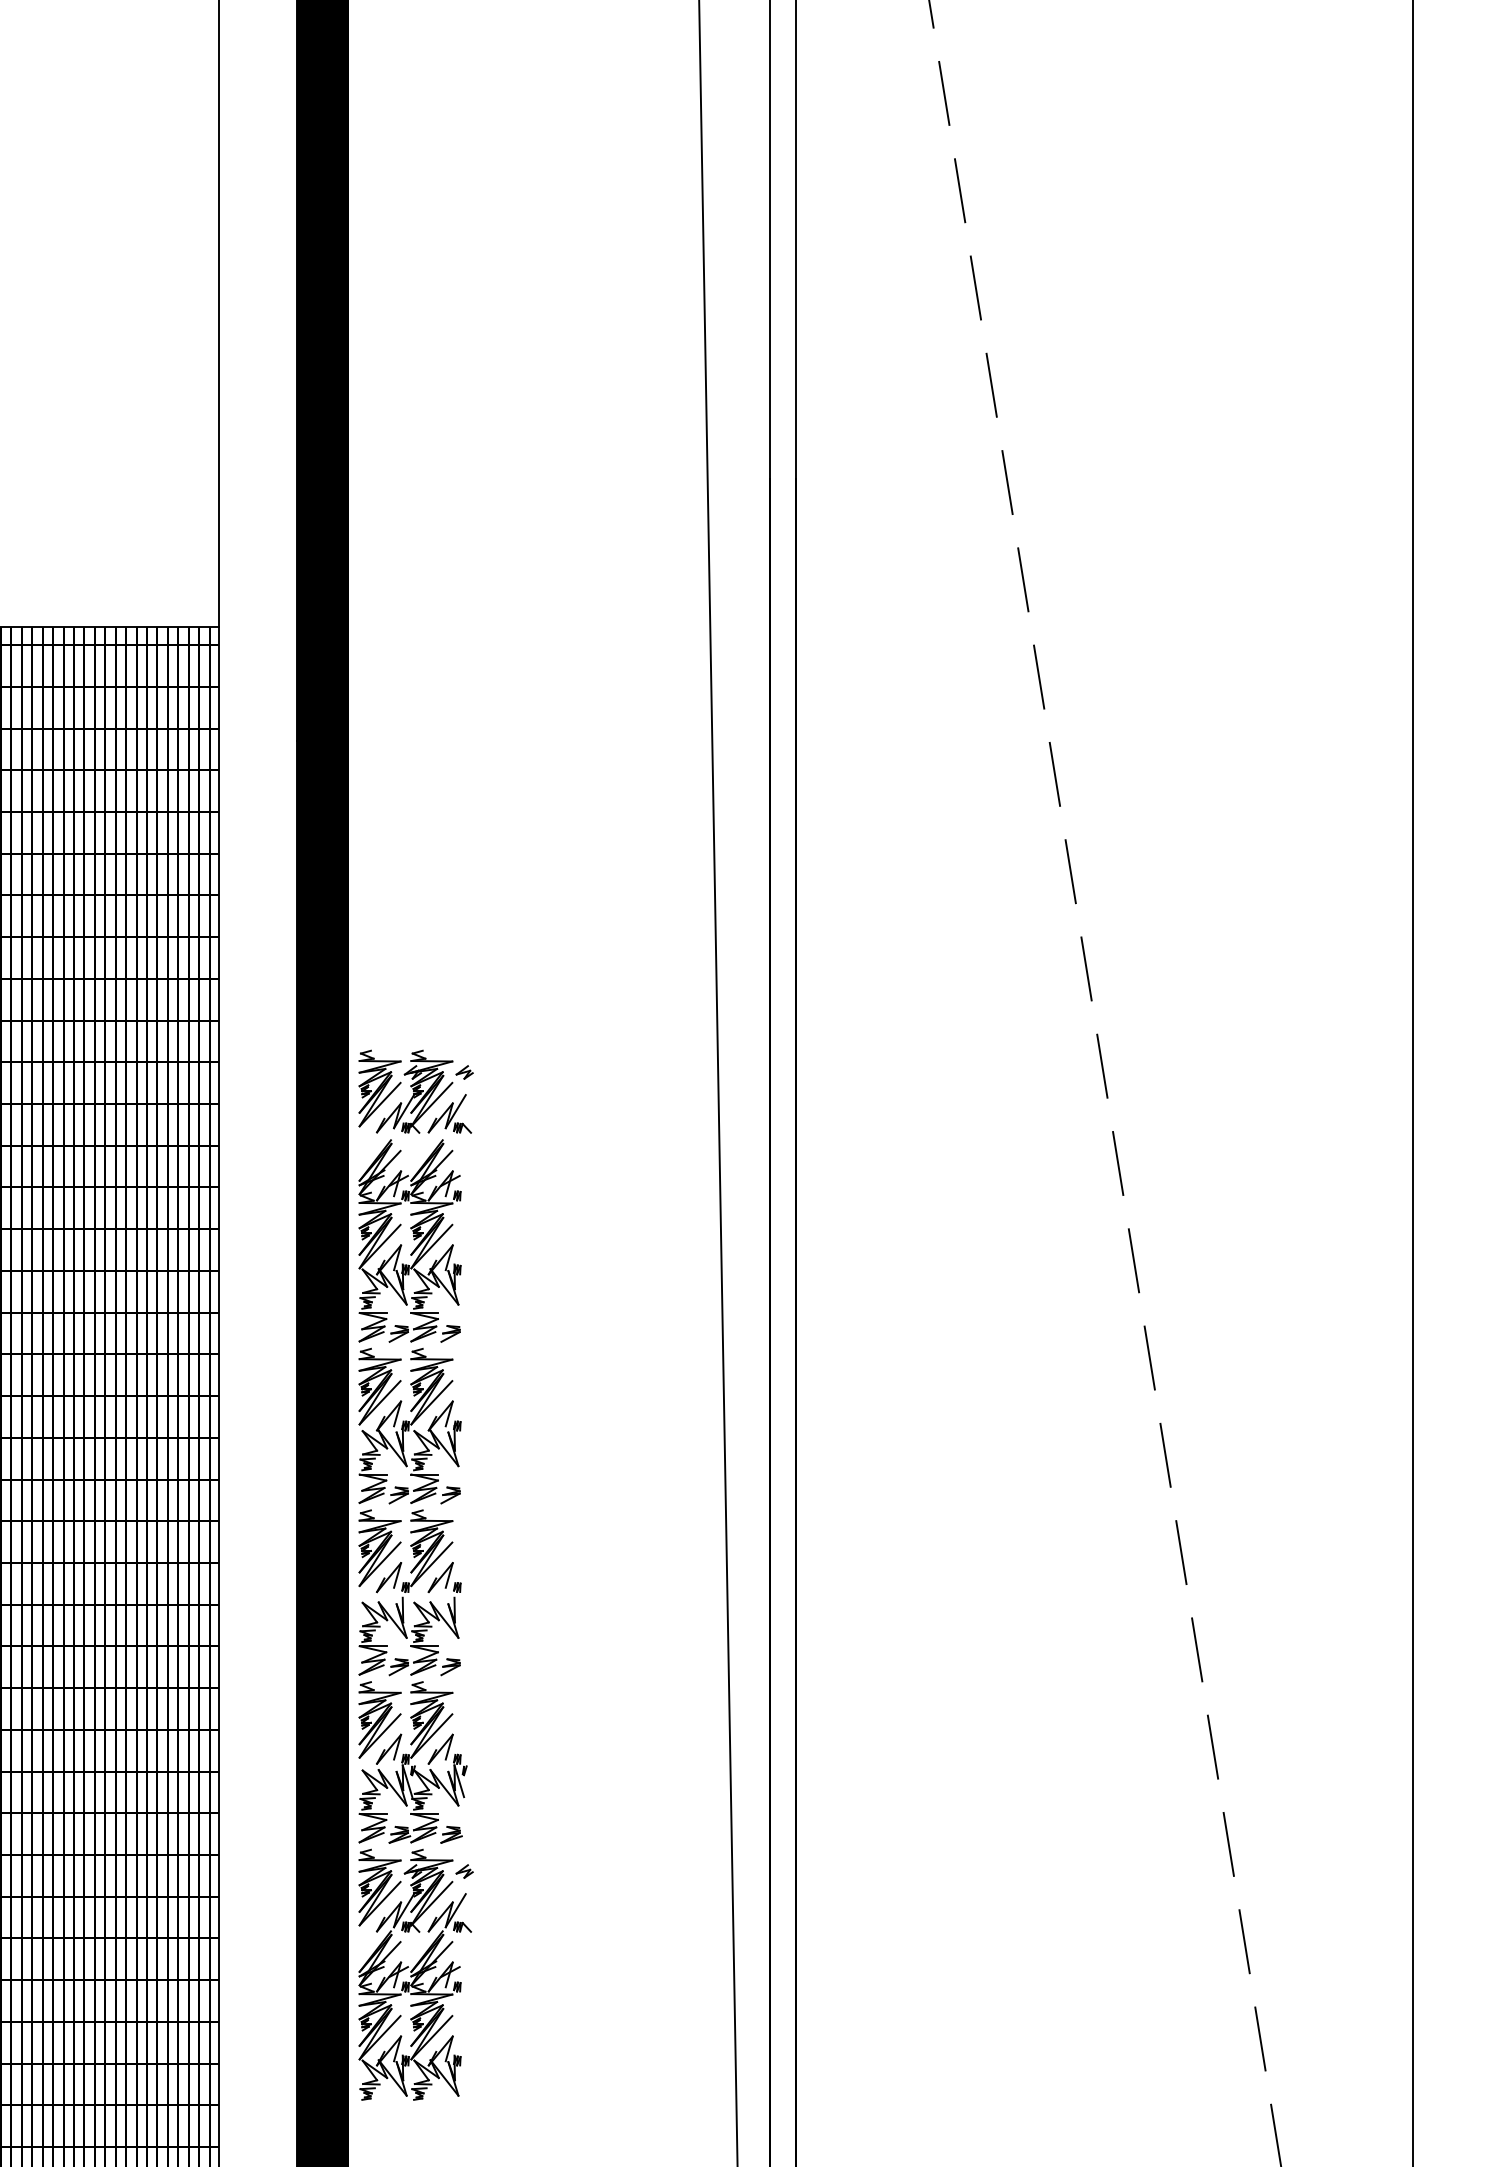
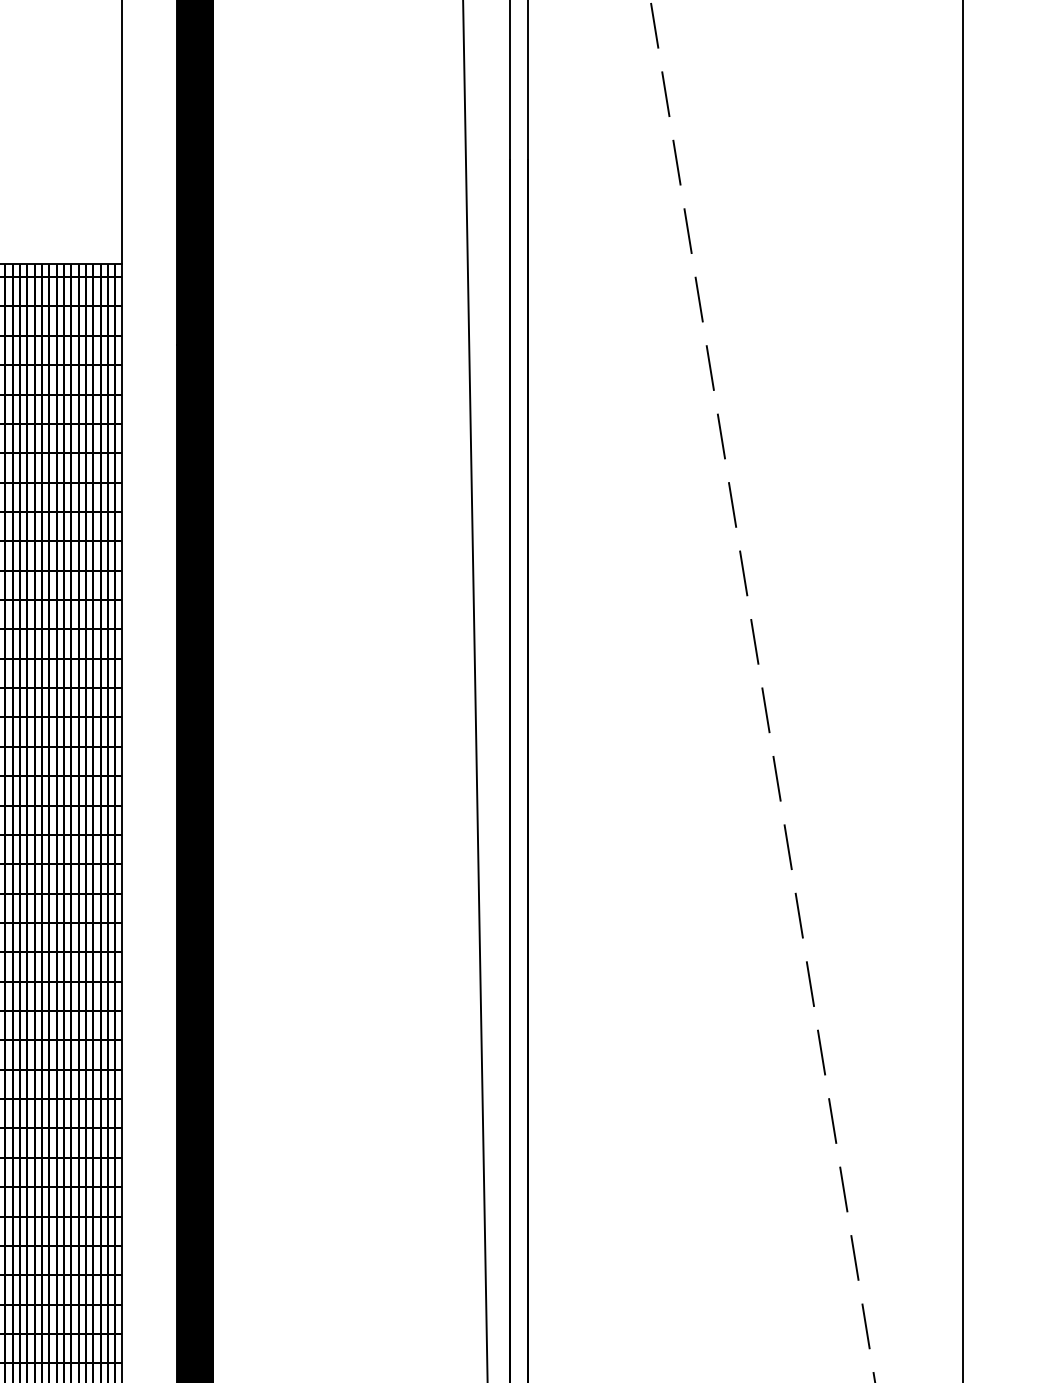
part: (415, 1574) -> (260, 931), removed

